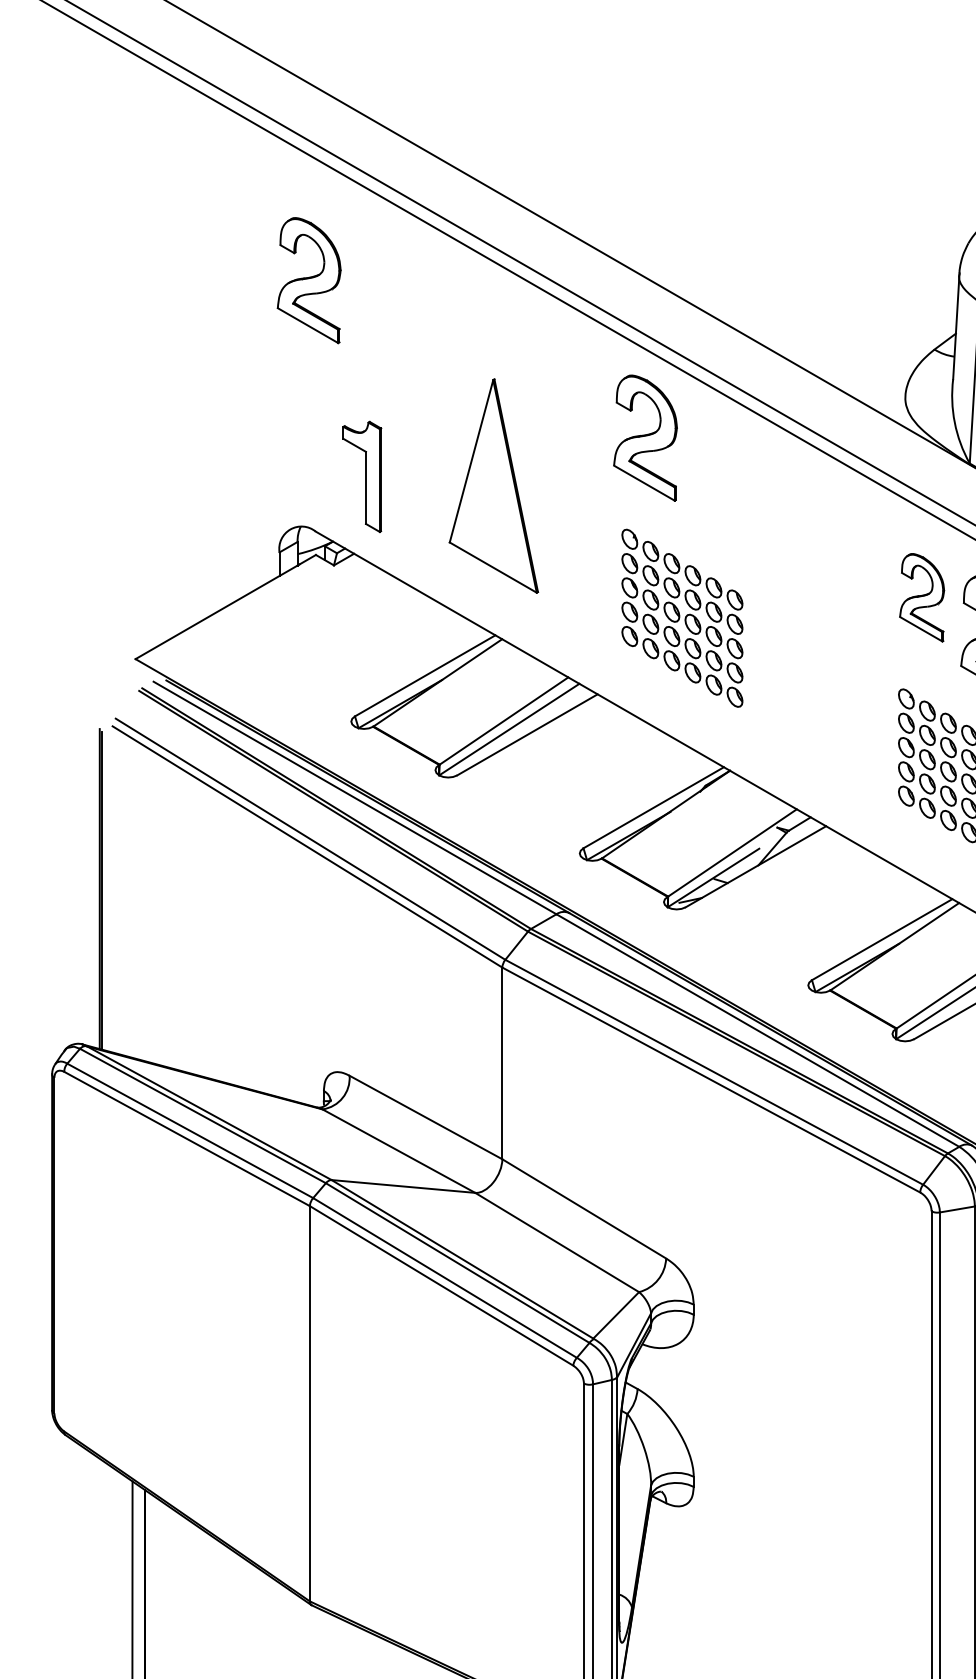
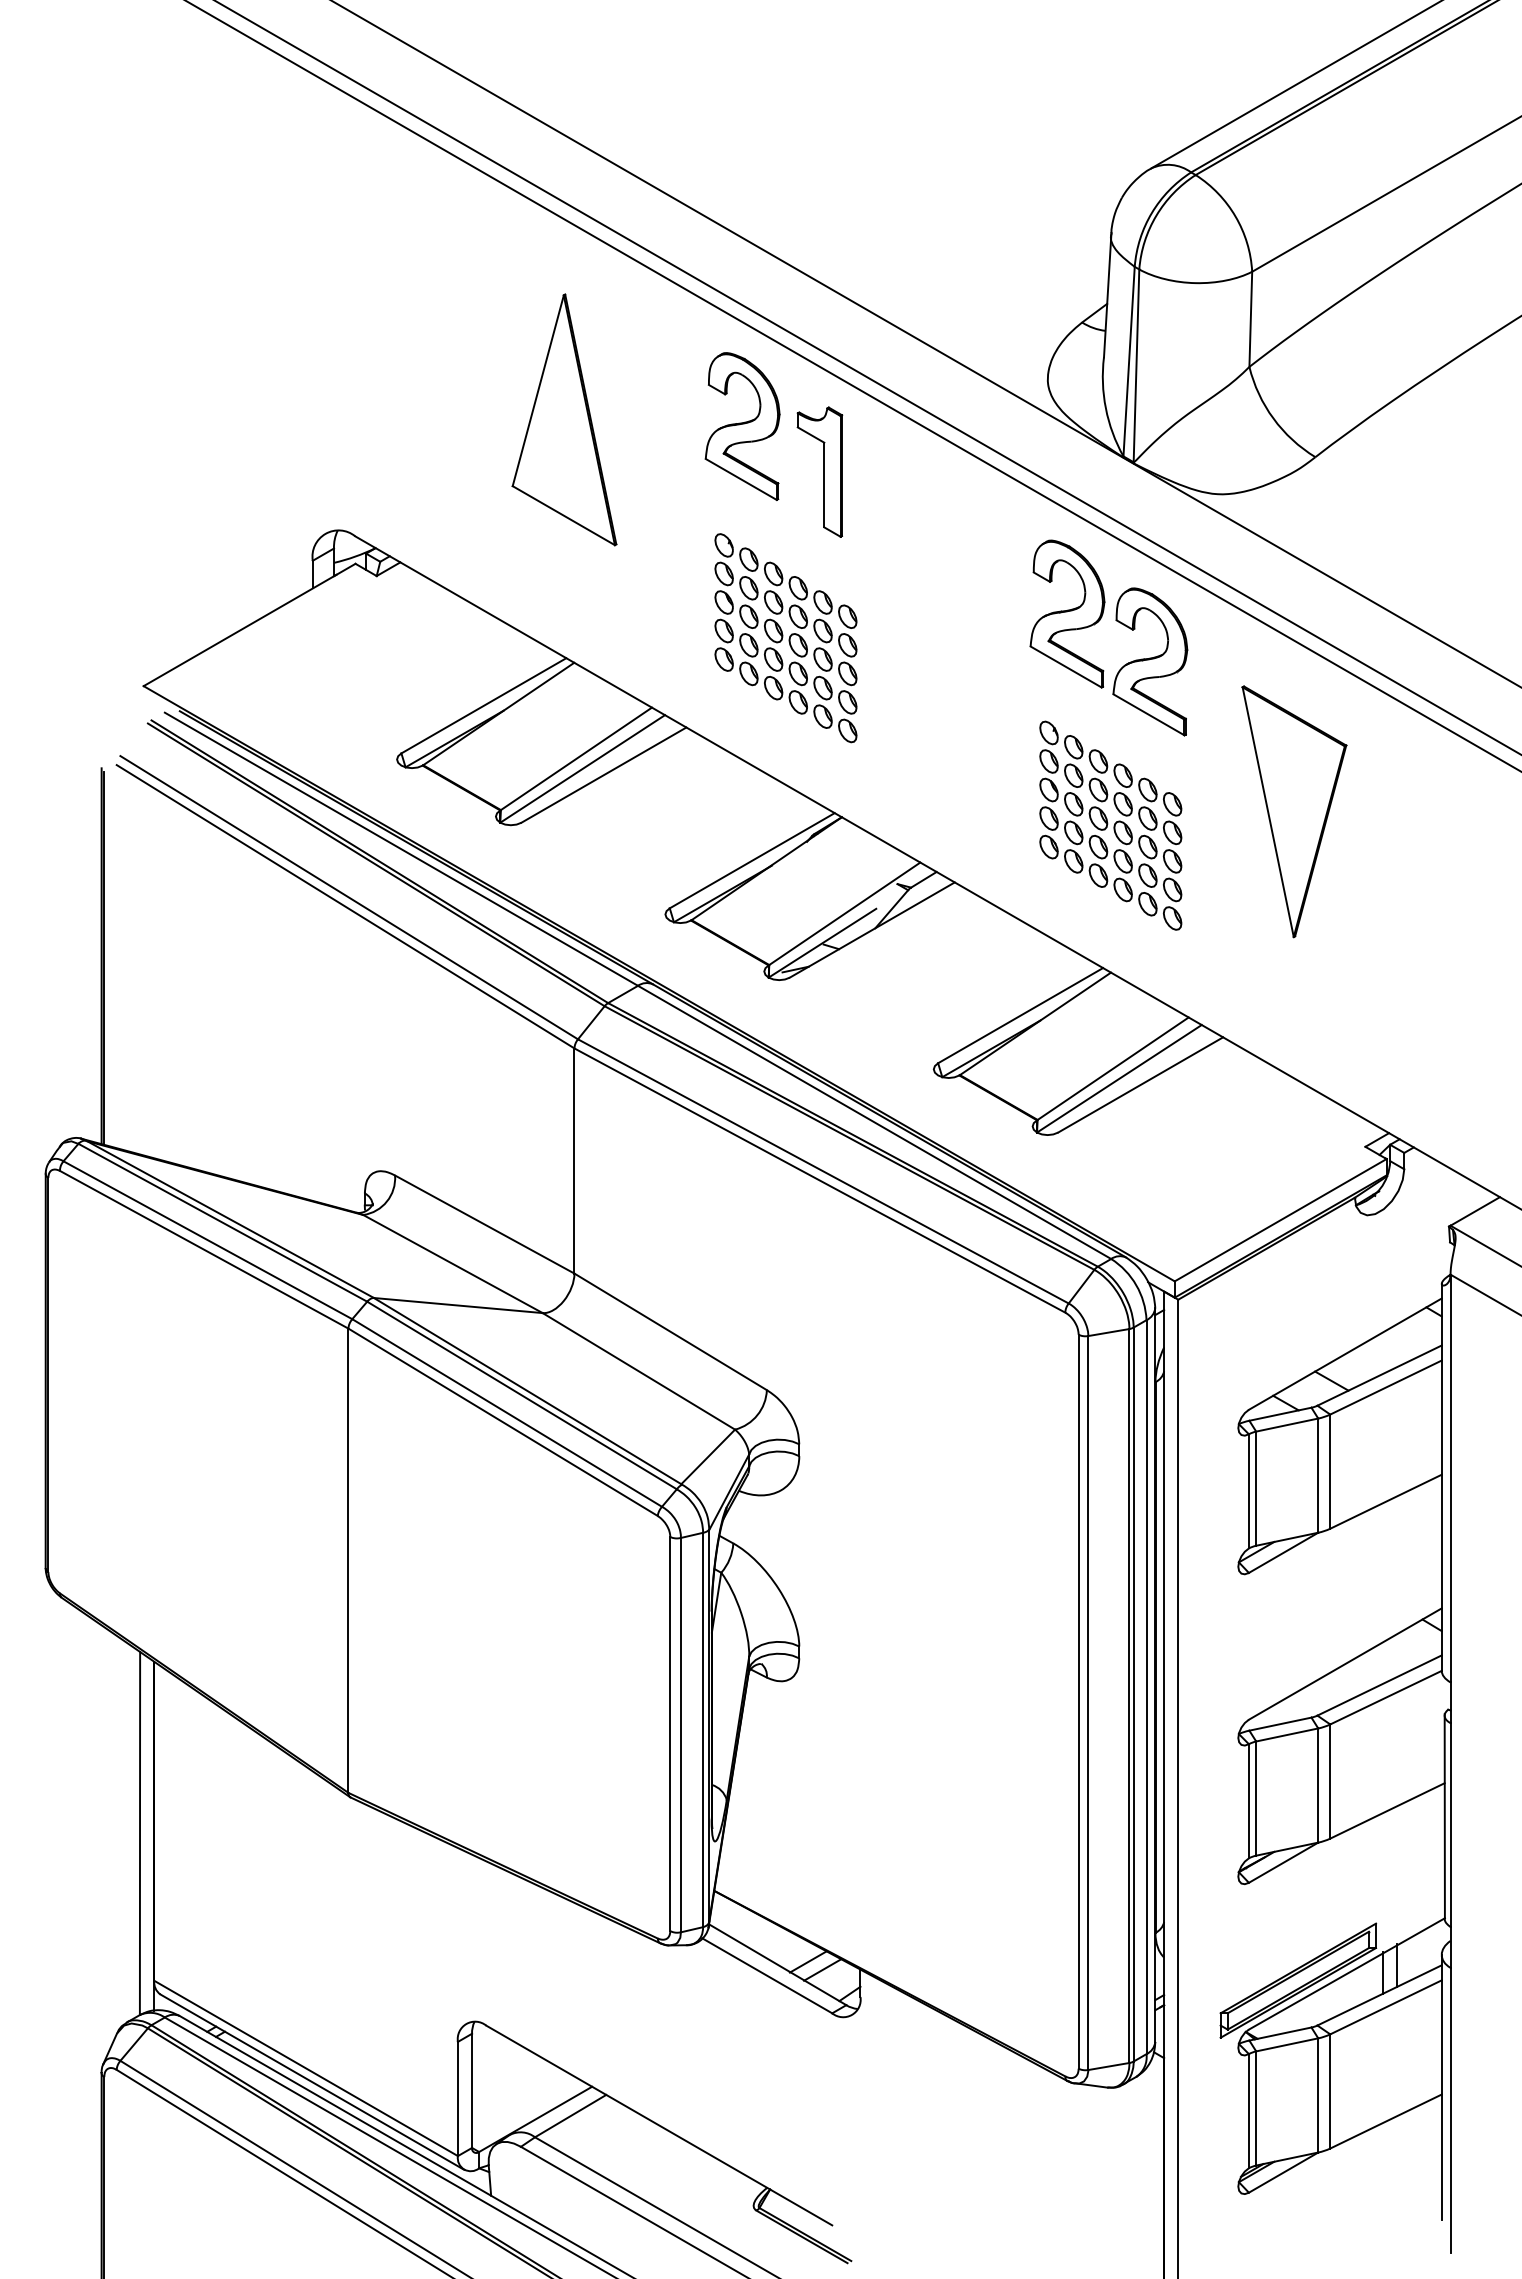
part: (309, 280) -> (347, 241), removed
part: (361, 476) -> (819, 471), moved
part: (493, 485) -> (564, 419), moved
part: (922, 597) -> (1067, 613), size x1.43

